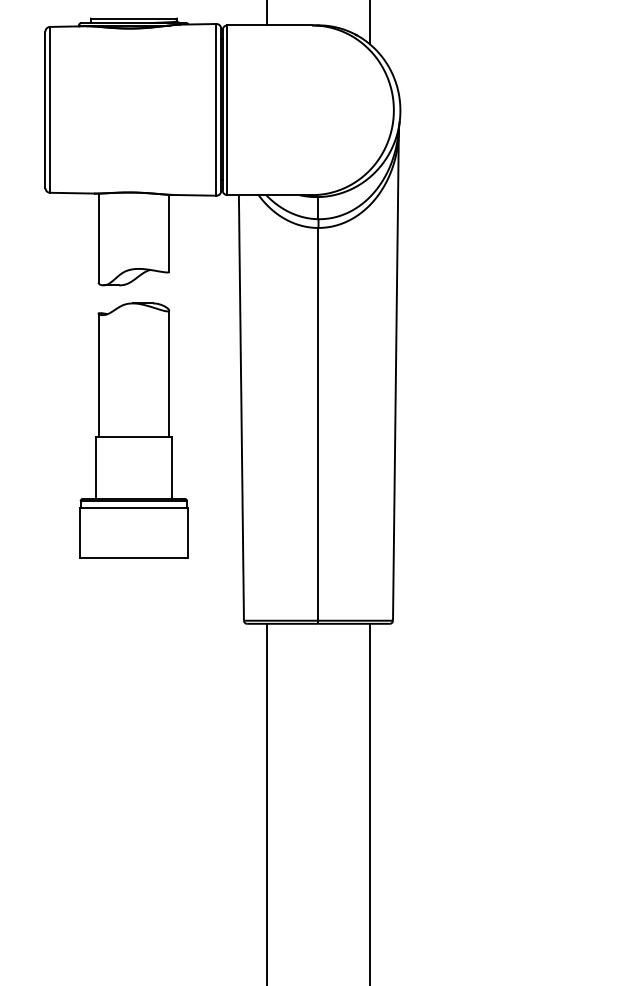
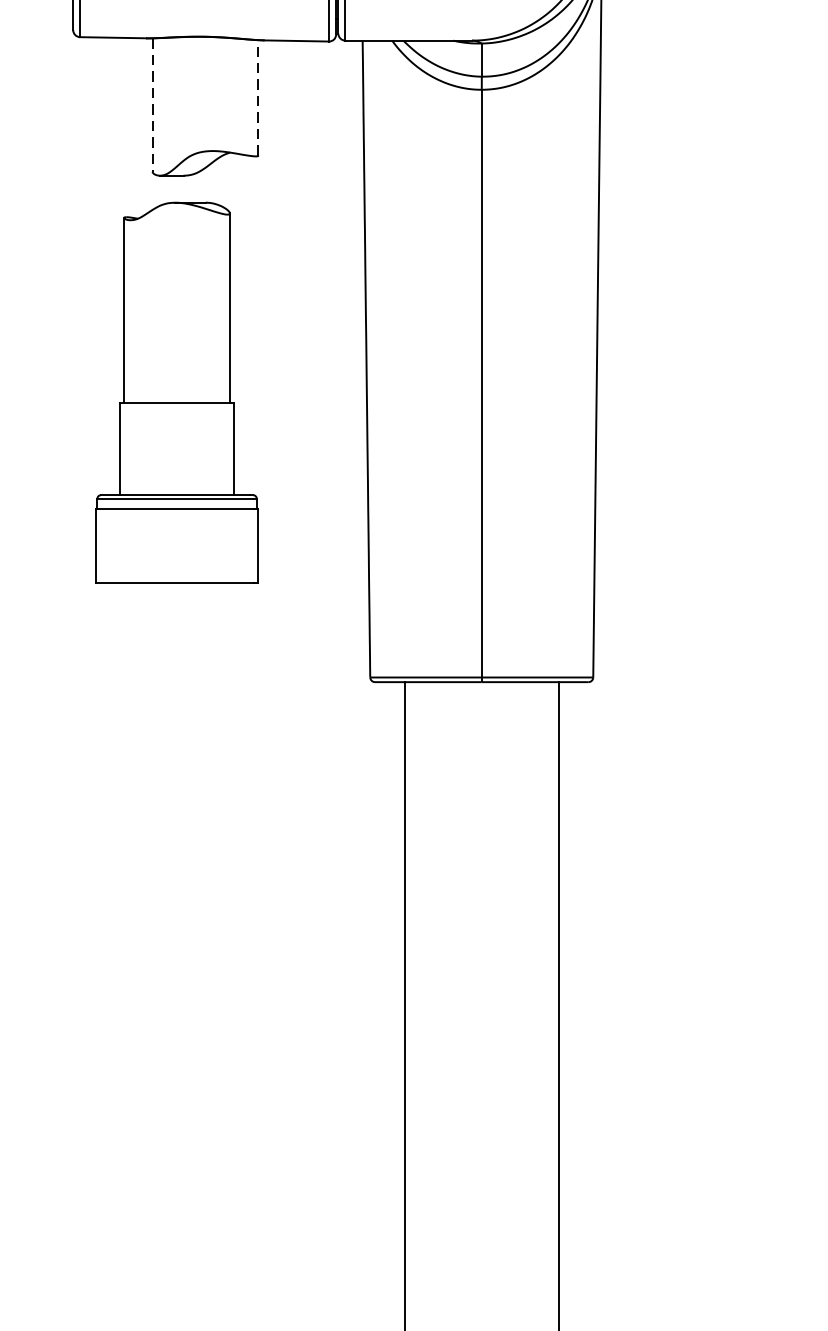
line: (169, 233) -> (258, 98), solid -> dashed
line: (98, 238) -> (152, 105), solid -> dashed
part: (133, 430) -> (176, 392), moved

